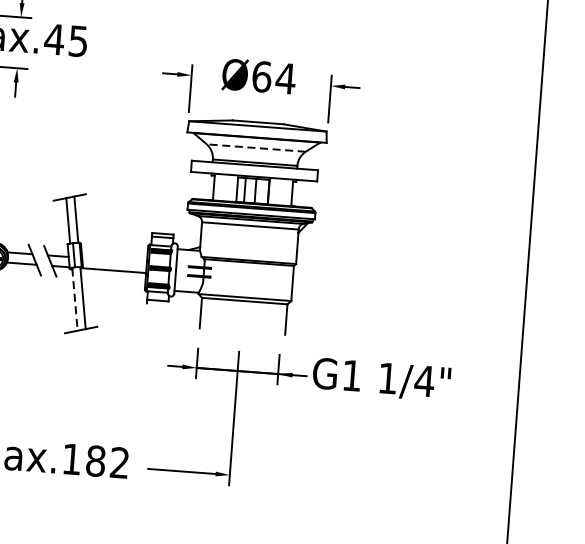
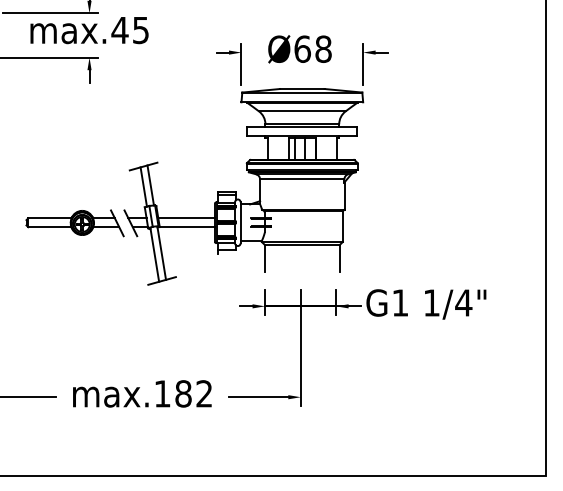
text: (285, 77) -> (323, 48), Ø64 -> Ø68
line: (255, 148) -> (301, 111), dashed -> solid
line: (114, 260) -> (186, 218), added
line: (74, 300) -> (154, 255), dashed -> solid

